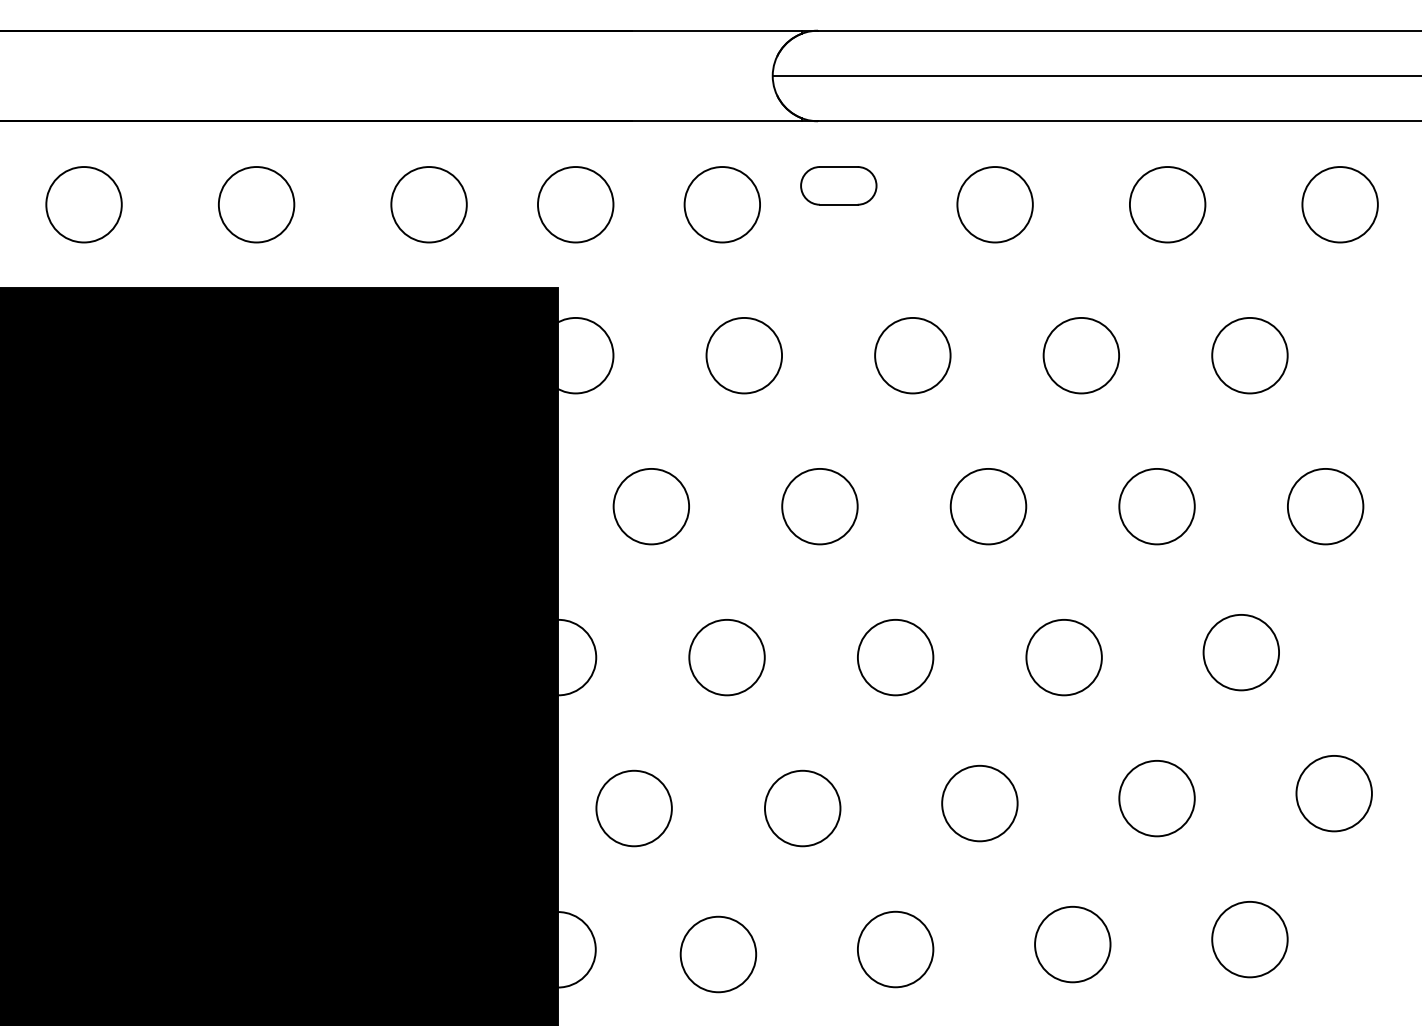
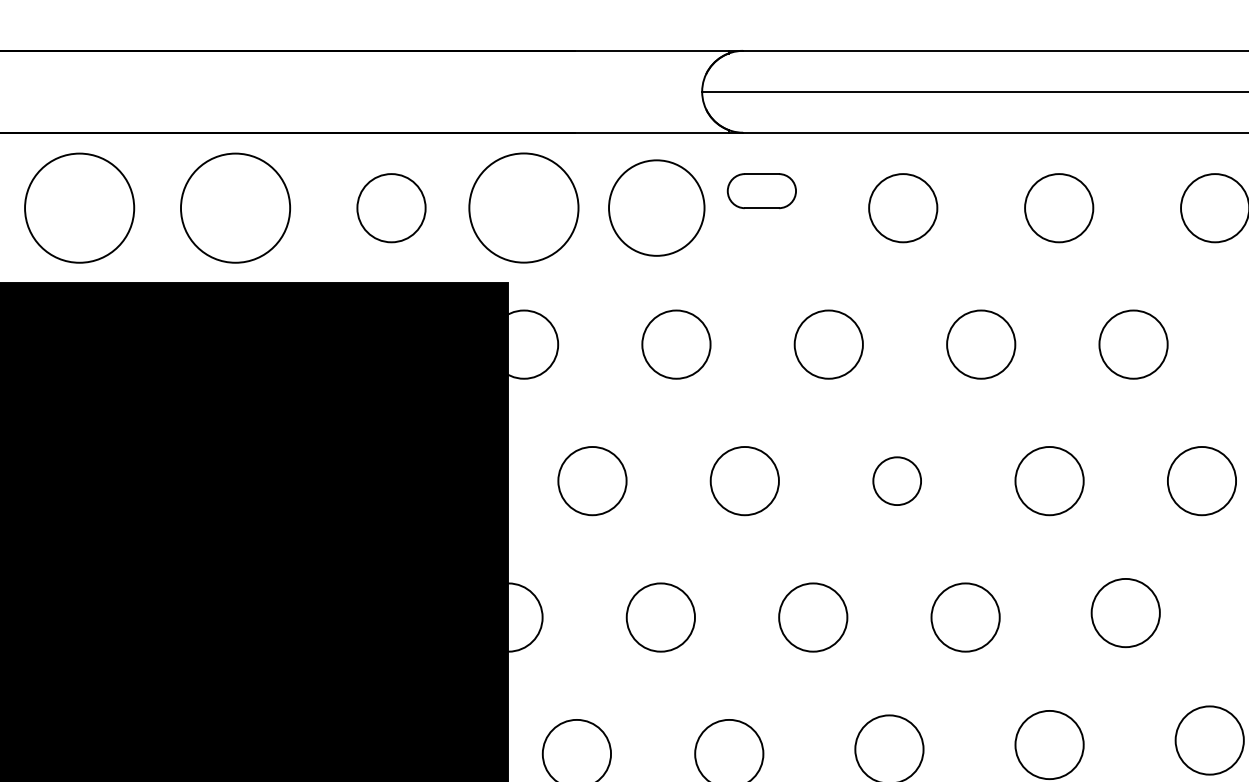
circle: (83, 204) -> (79, 207), size x1.6
circle: (256, 204) -> (235, 207), size x1.6
circle: (575, 204) -> (523, 207), size x1.6
circle: (721, 204) -> (655, 207), size x1.4
circle: (988, 506) -> (897, 480), size x0.7

